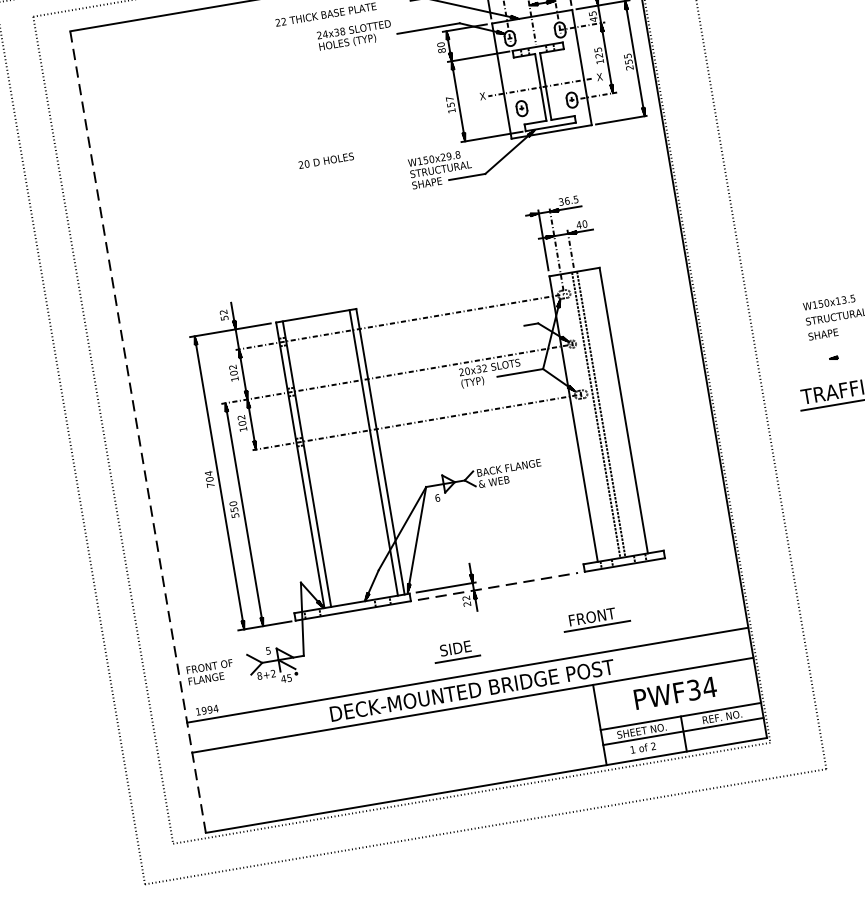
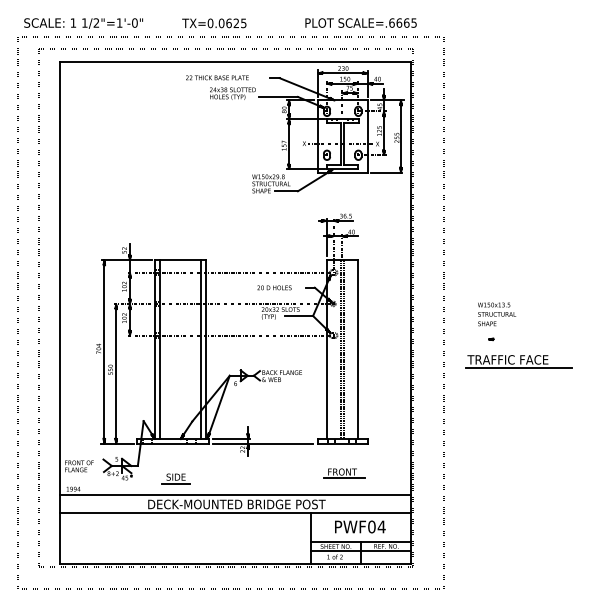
text: (326, 160) -> (274, 287), moved
line: (138, 431) -> (60, 312), dashed -> solid
line: (498, 586) -> (263, 443), dashed -> solid
part: (595, 618) -> (344, 473), moved
part: (455, 650) -> (175, 478), moved
text: (693, 689) -> (371, 526), PWF34 -> PWF04

